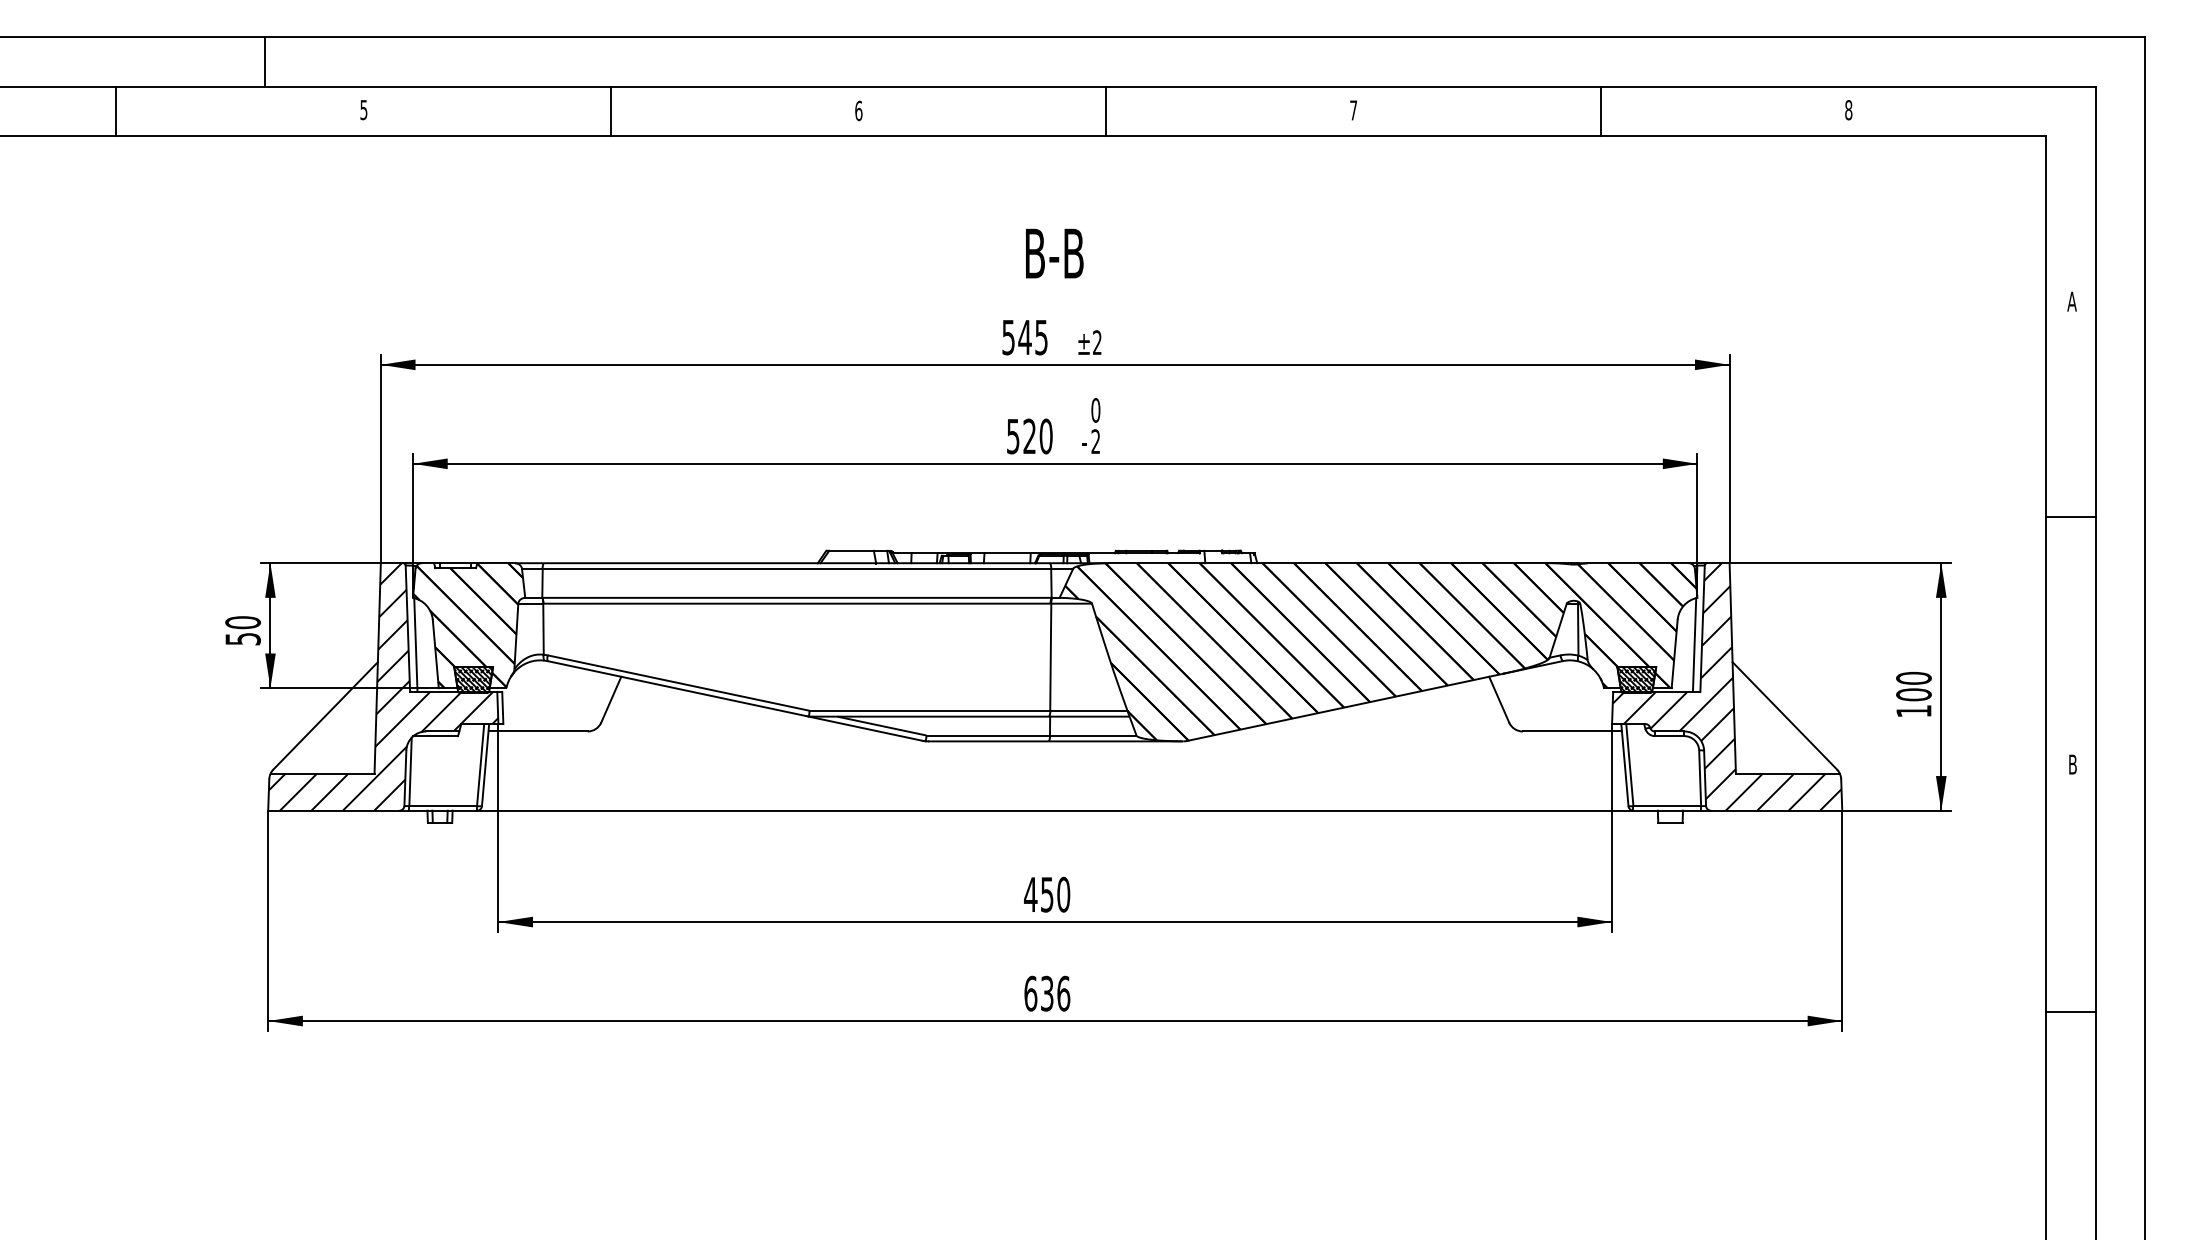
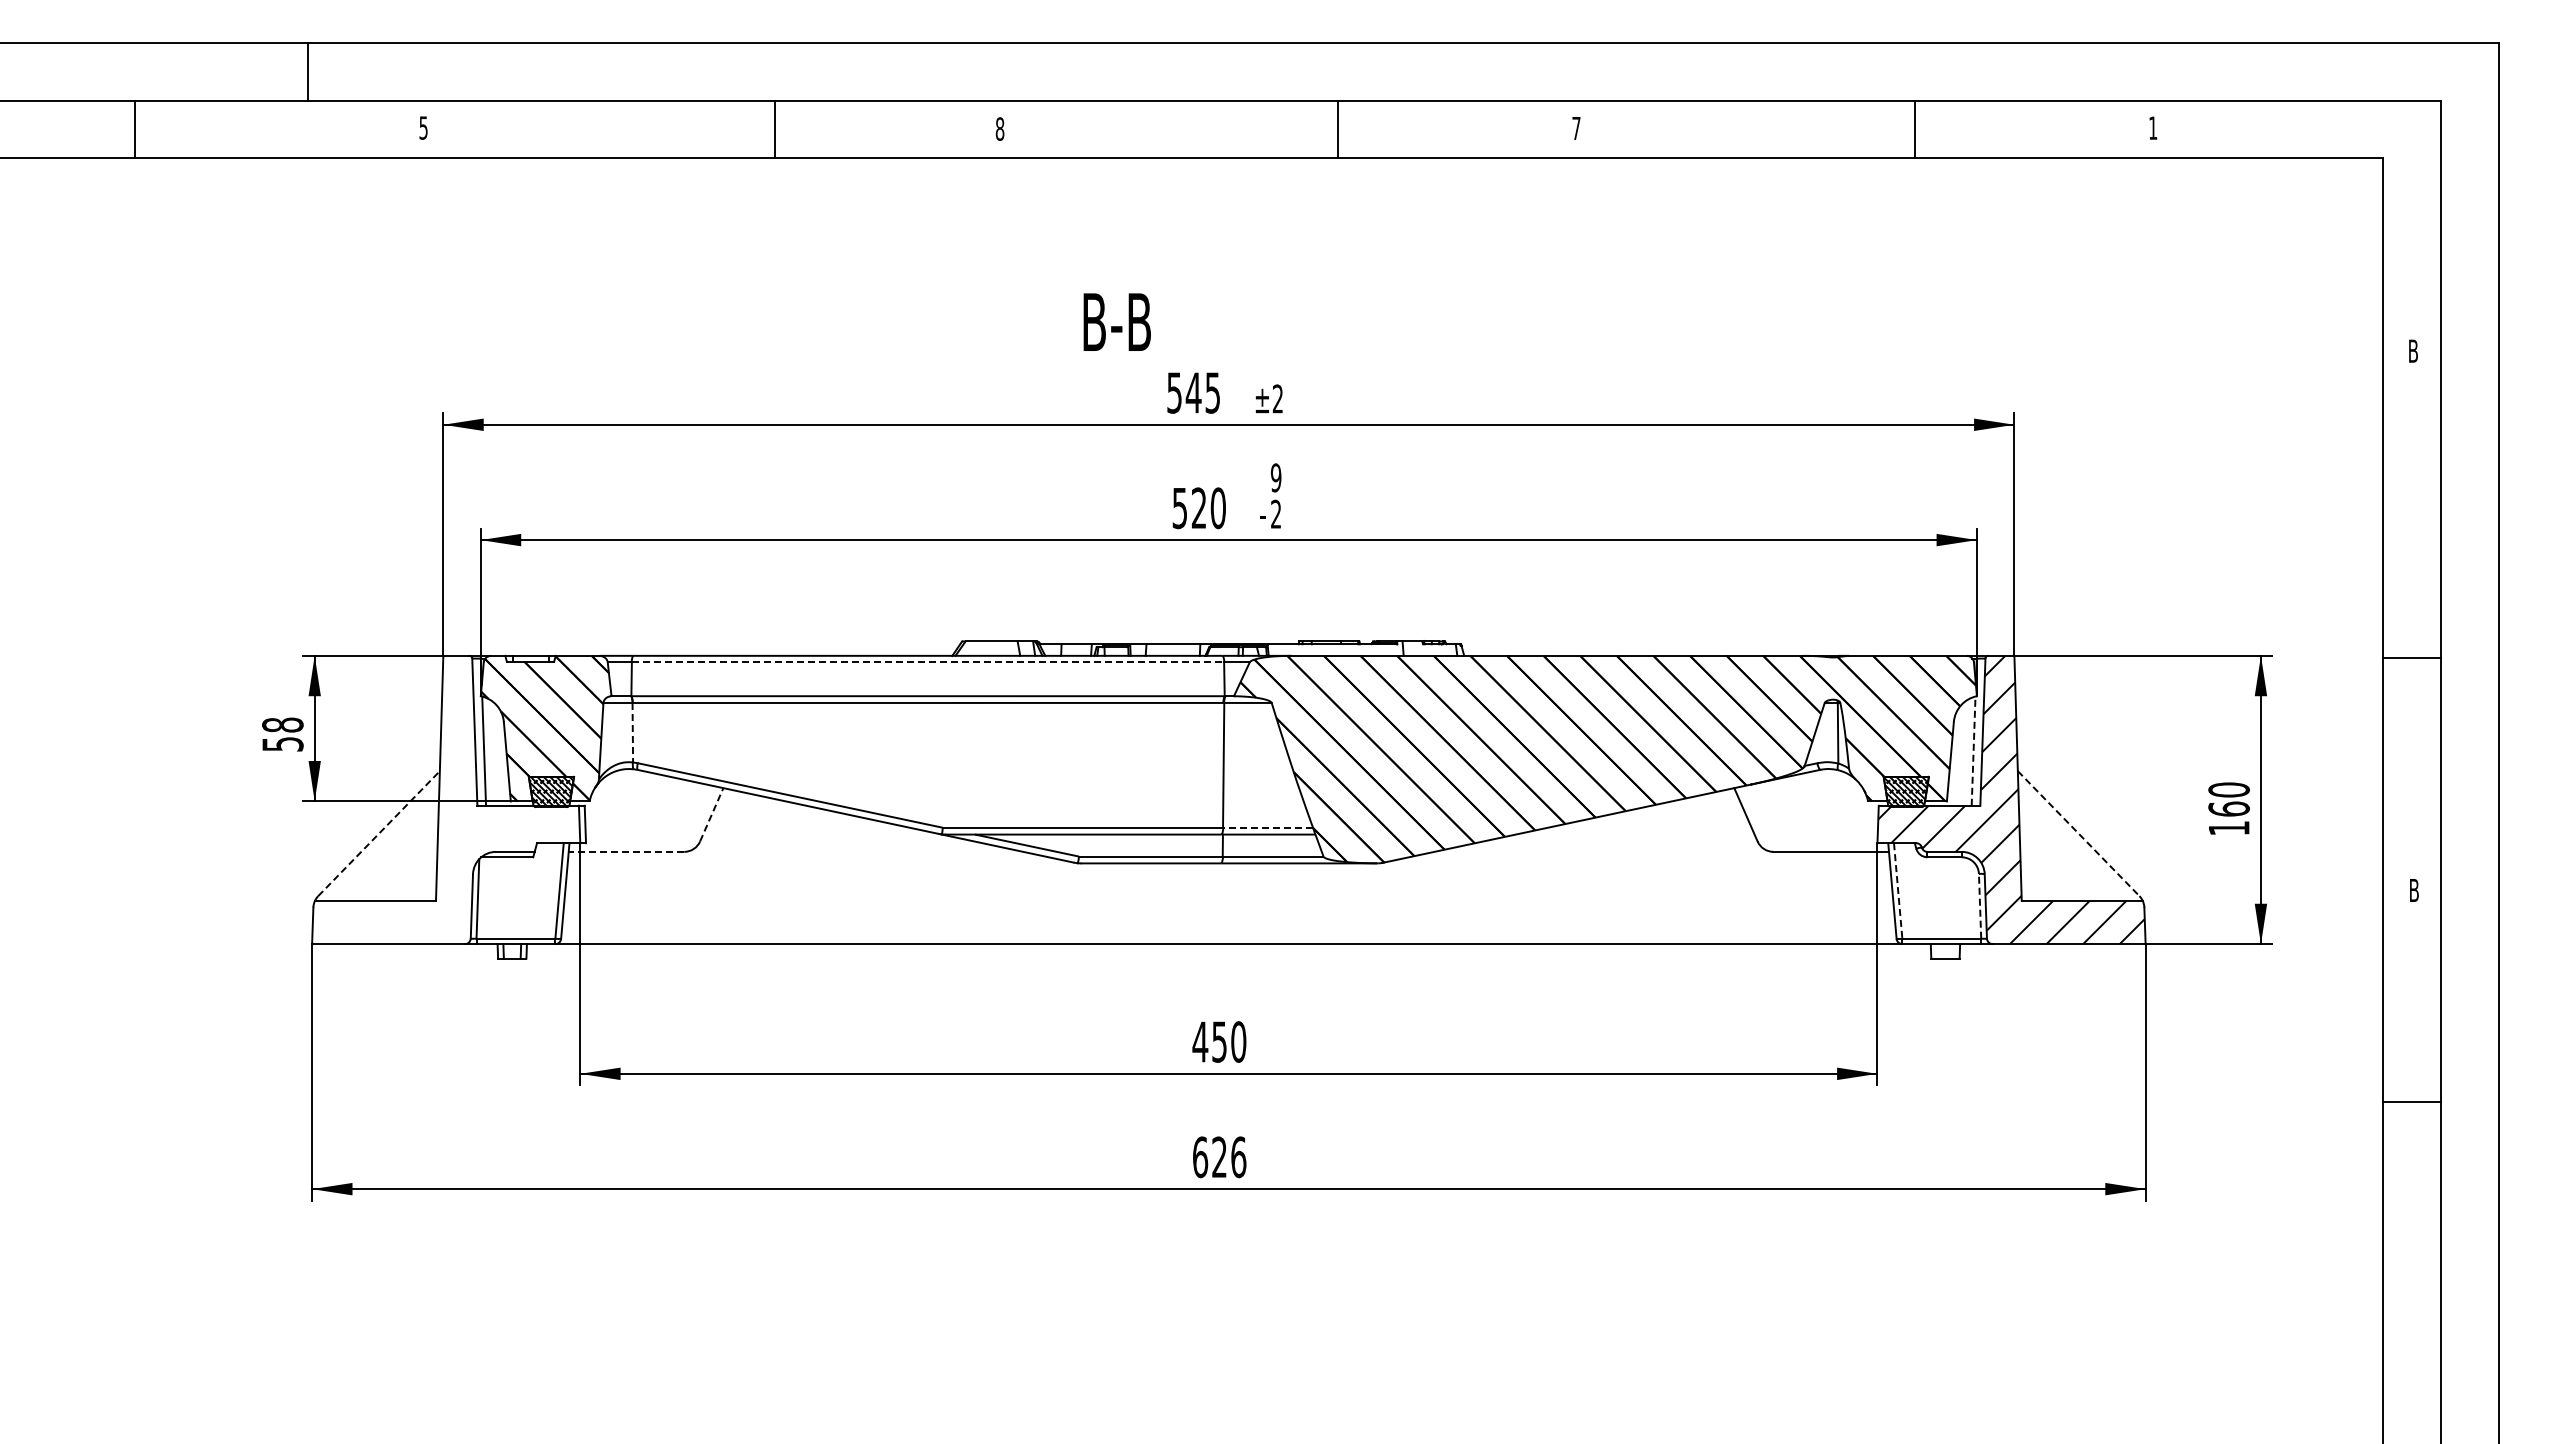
text: (858, 110) -> (999, 128), 6 -> 8
text: (1849, 110) -> (2153, 128), 8 -> 1
line: (611, 111) -> (775, 129), moved
line: (1106, 111) -> (1338, 129), moved
line: (1600, 111) -> (1914, 129), moved
text: (1054, 252) -> (1116, 321), moved
text: (2071, 301) -> (2412, 350), A -> B
text: (1095, 410) -> (1275, 477), 0 -> 9
line: (2071, 517) -> (2412, 658), moved
line: (797, 568) -> (928, 662), solid -> dashed
text: (242, 622) -> (282, 724), 50 -> 58
line: (543, 629) -> (632, 732), solid -> dashed
line: (1694, 645) -> (1973, 751), solid -> dashed
hatch: (383, 686) -> (446, 799), removed
text: (1913, 694) -> (2228, 808), 100 -> 160
line: (611, 699) -> (711, 814), solid -> dashed
line: (1088, 710) -> (1267, 827), solid -> dashed
line: (326, 715) -> (379, 833), solid -> dashed
line: (1785, 715) -> (2079, 833), solid -> dashed
line: (538, 731) -> (626, 851), solid -> dashed
line: (1630, 764) -> (1898, 890), solid -> dashed
line: (1700, 777) -> (1980, 905), solid -> dashed
text: (1047, 993) -> (1219, 1157), 636 -> 626
line: (2071, 1011) -> (2412, 1101), moved

